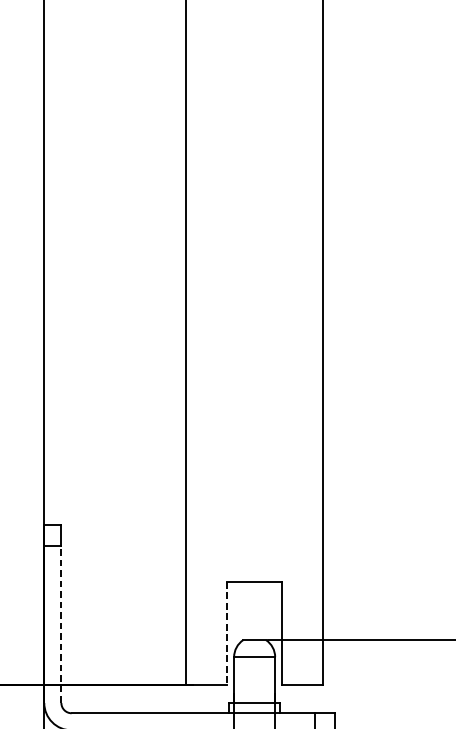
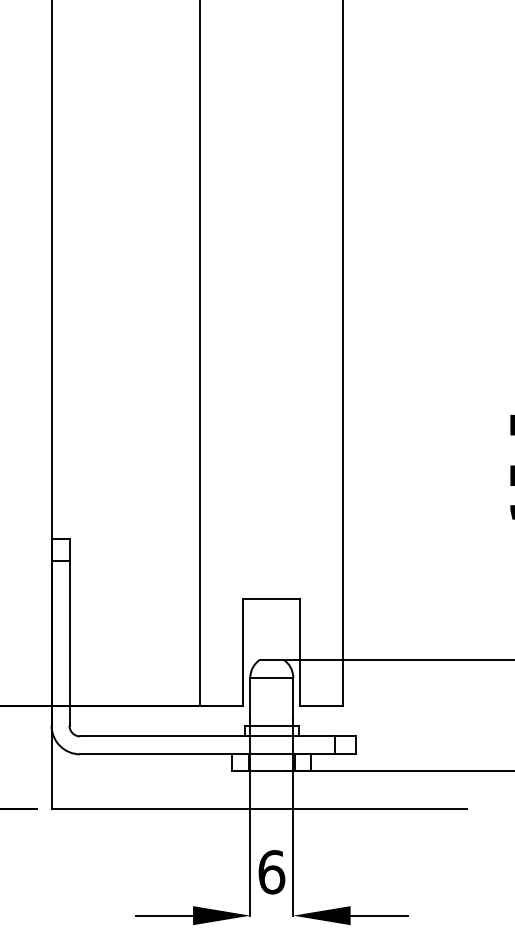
line: (61, 623) -> (69, 642), dashed -> solid
line: (227, 633) -> (243, 652), dashed -> solid

